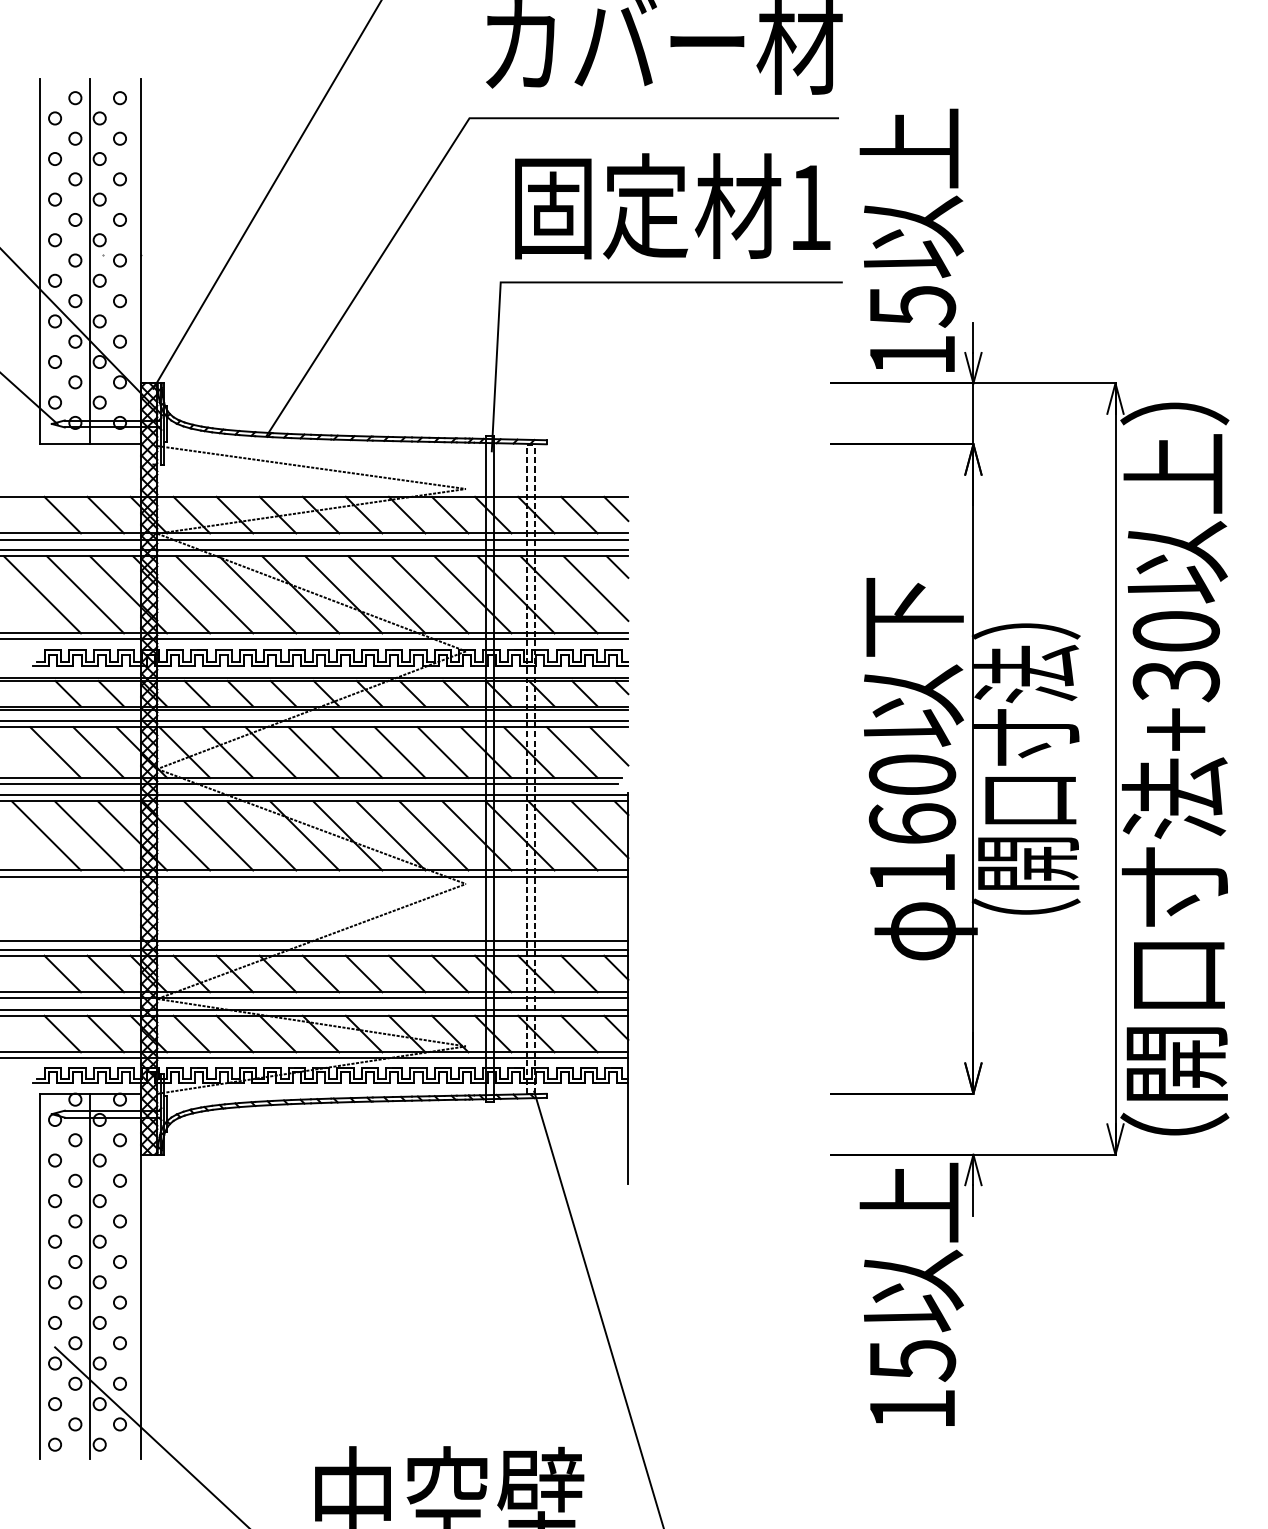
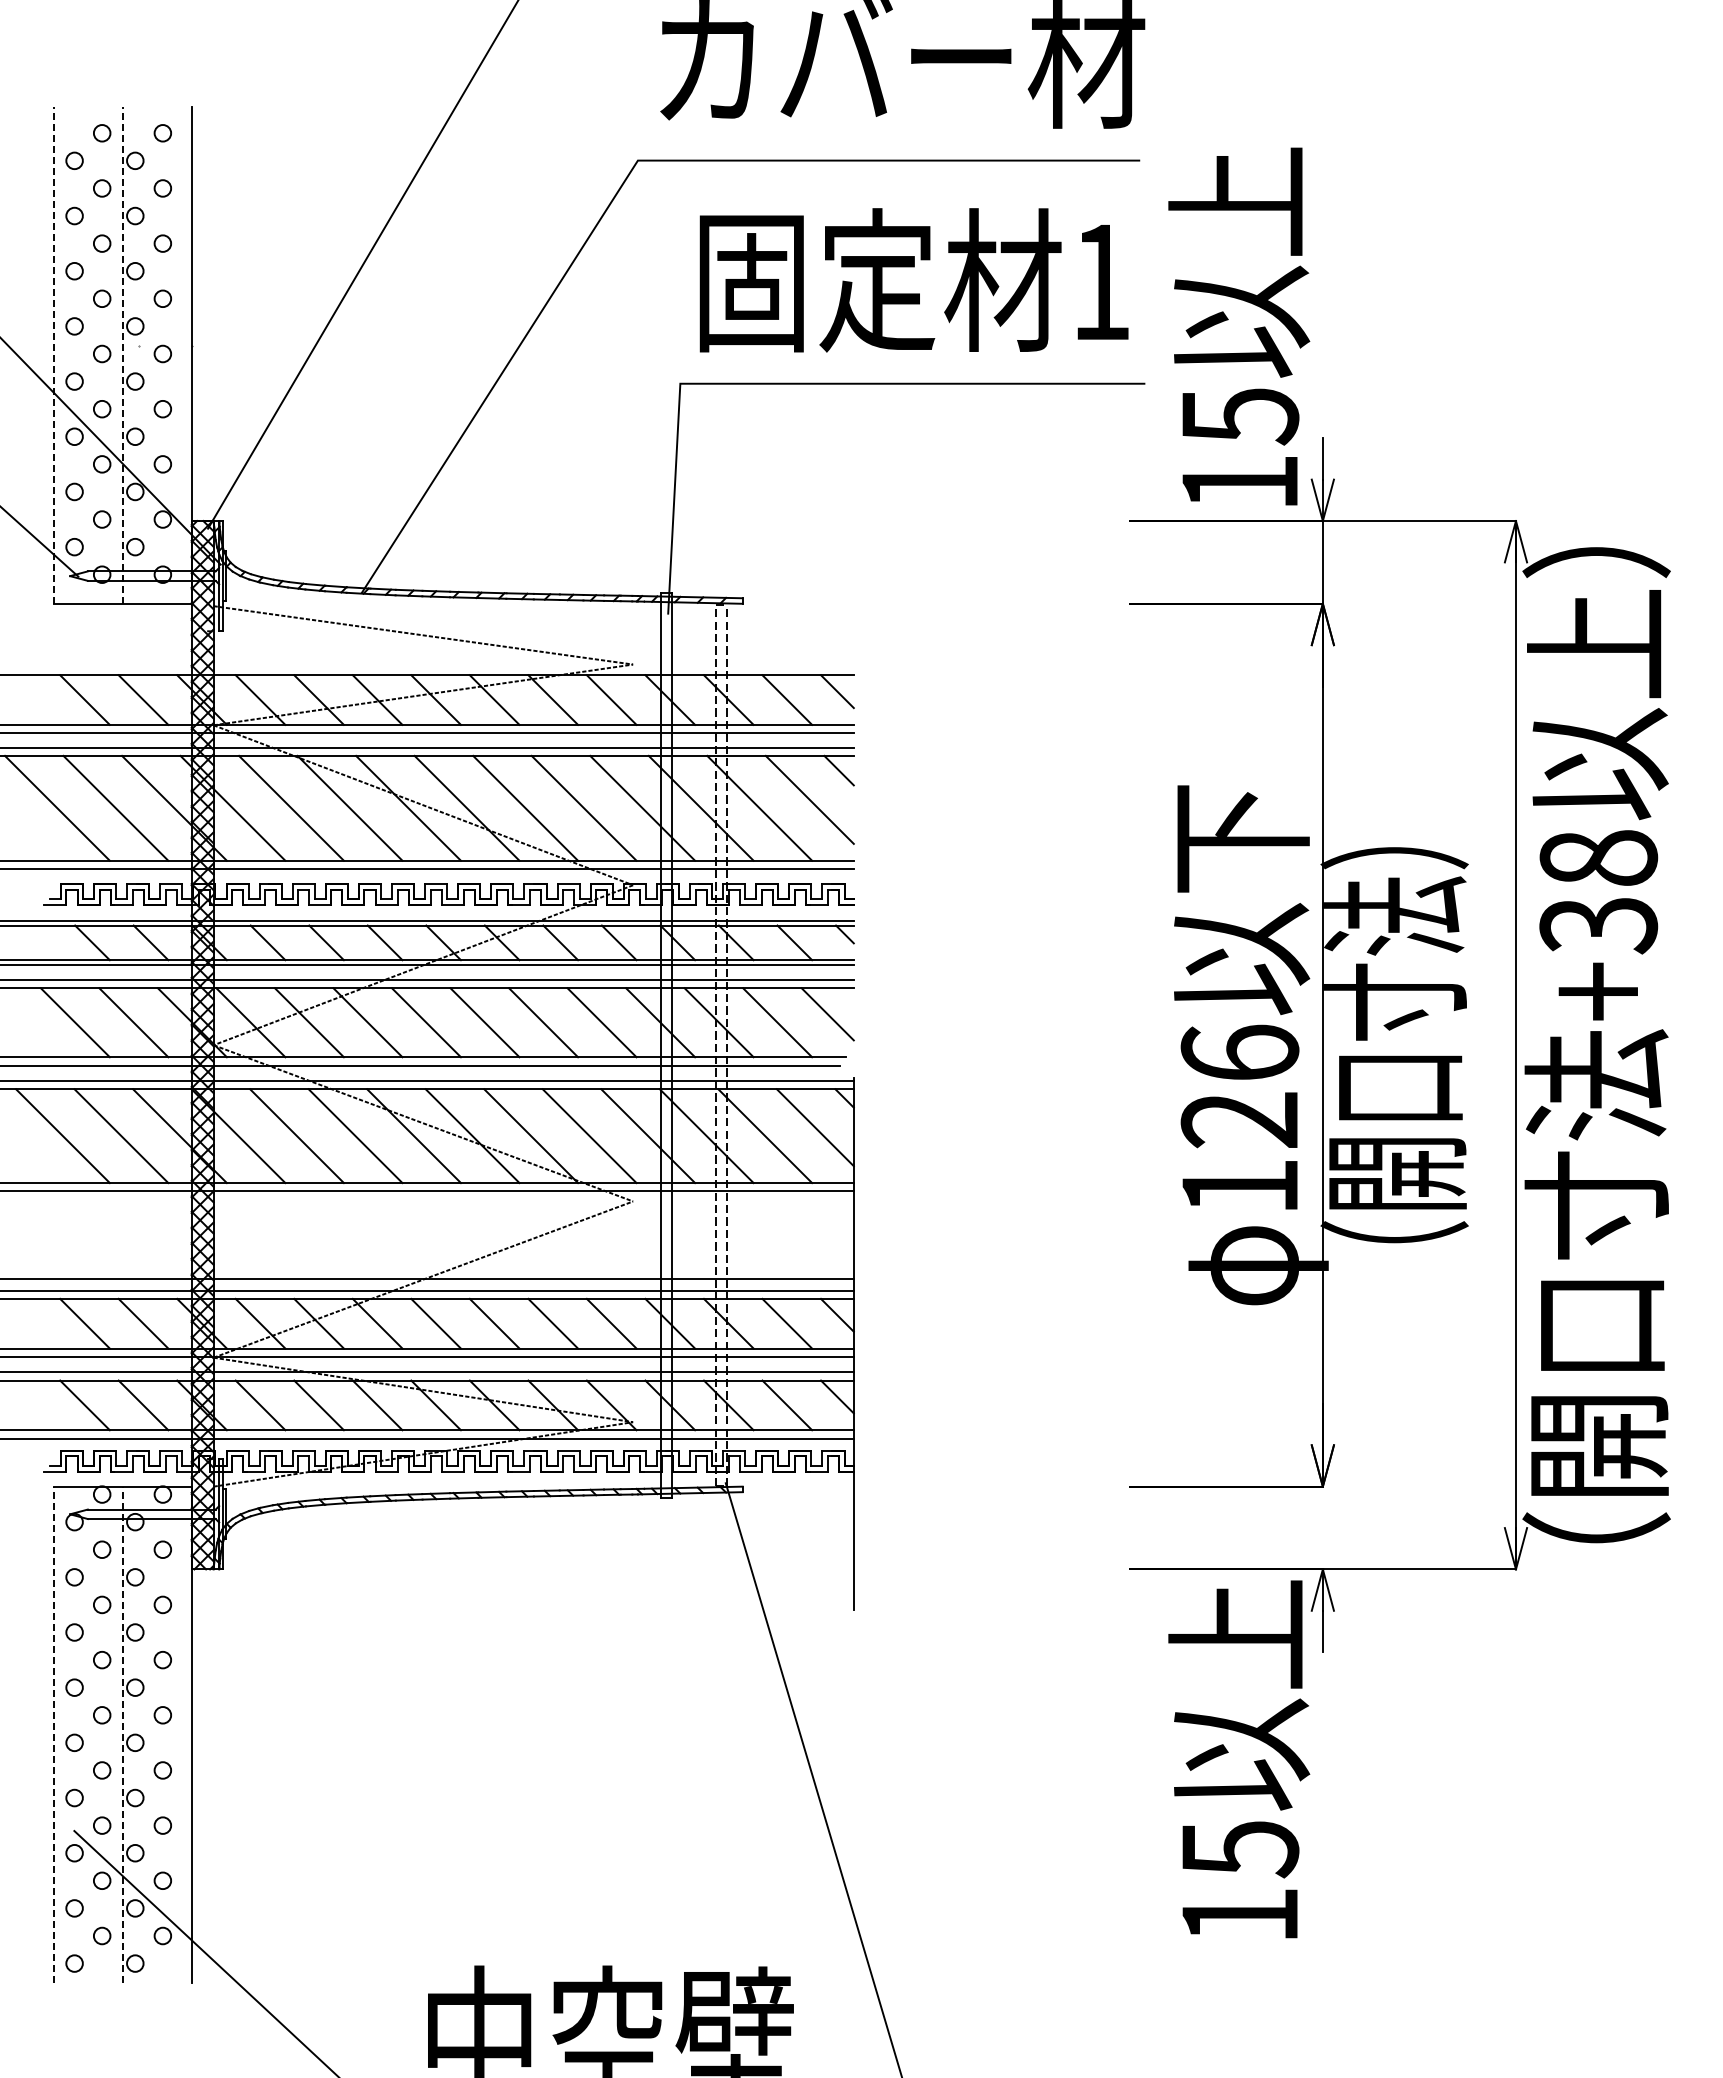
line: (39, 260) -> (53, 354), solid -> dashed
line: (90, 260) -> (122, 354), solid -> dashed
text: (1176, 630) -> (1598, 857), +30 -> +38
text: (912, 799) -> (1239, 1086), 160 -> 126
line: (39, 1276) -> (53, 1734), solid -> dashed
line: (90, 1276) -> (122, 1734), solid -> dashed

